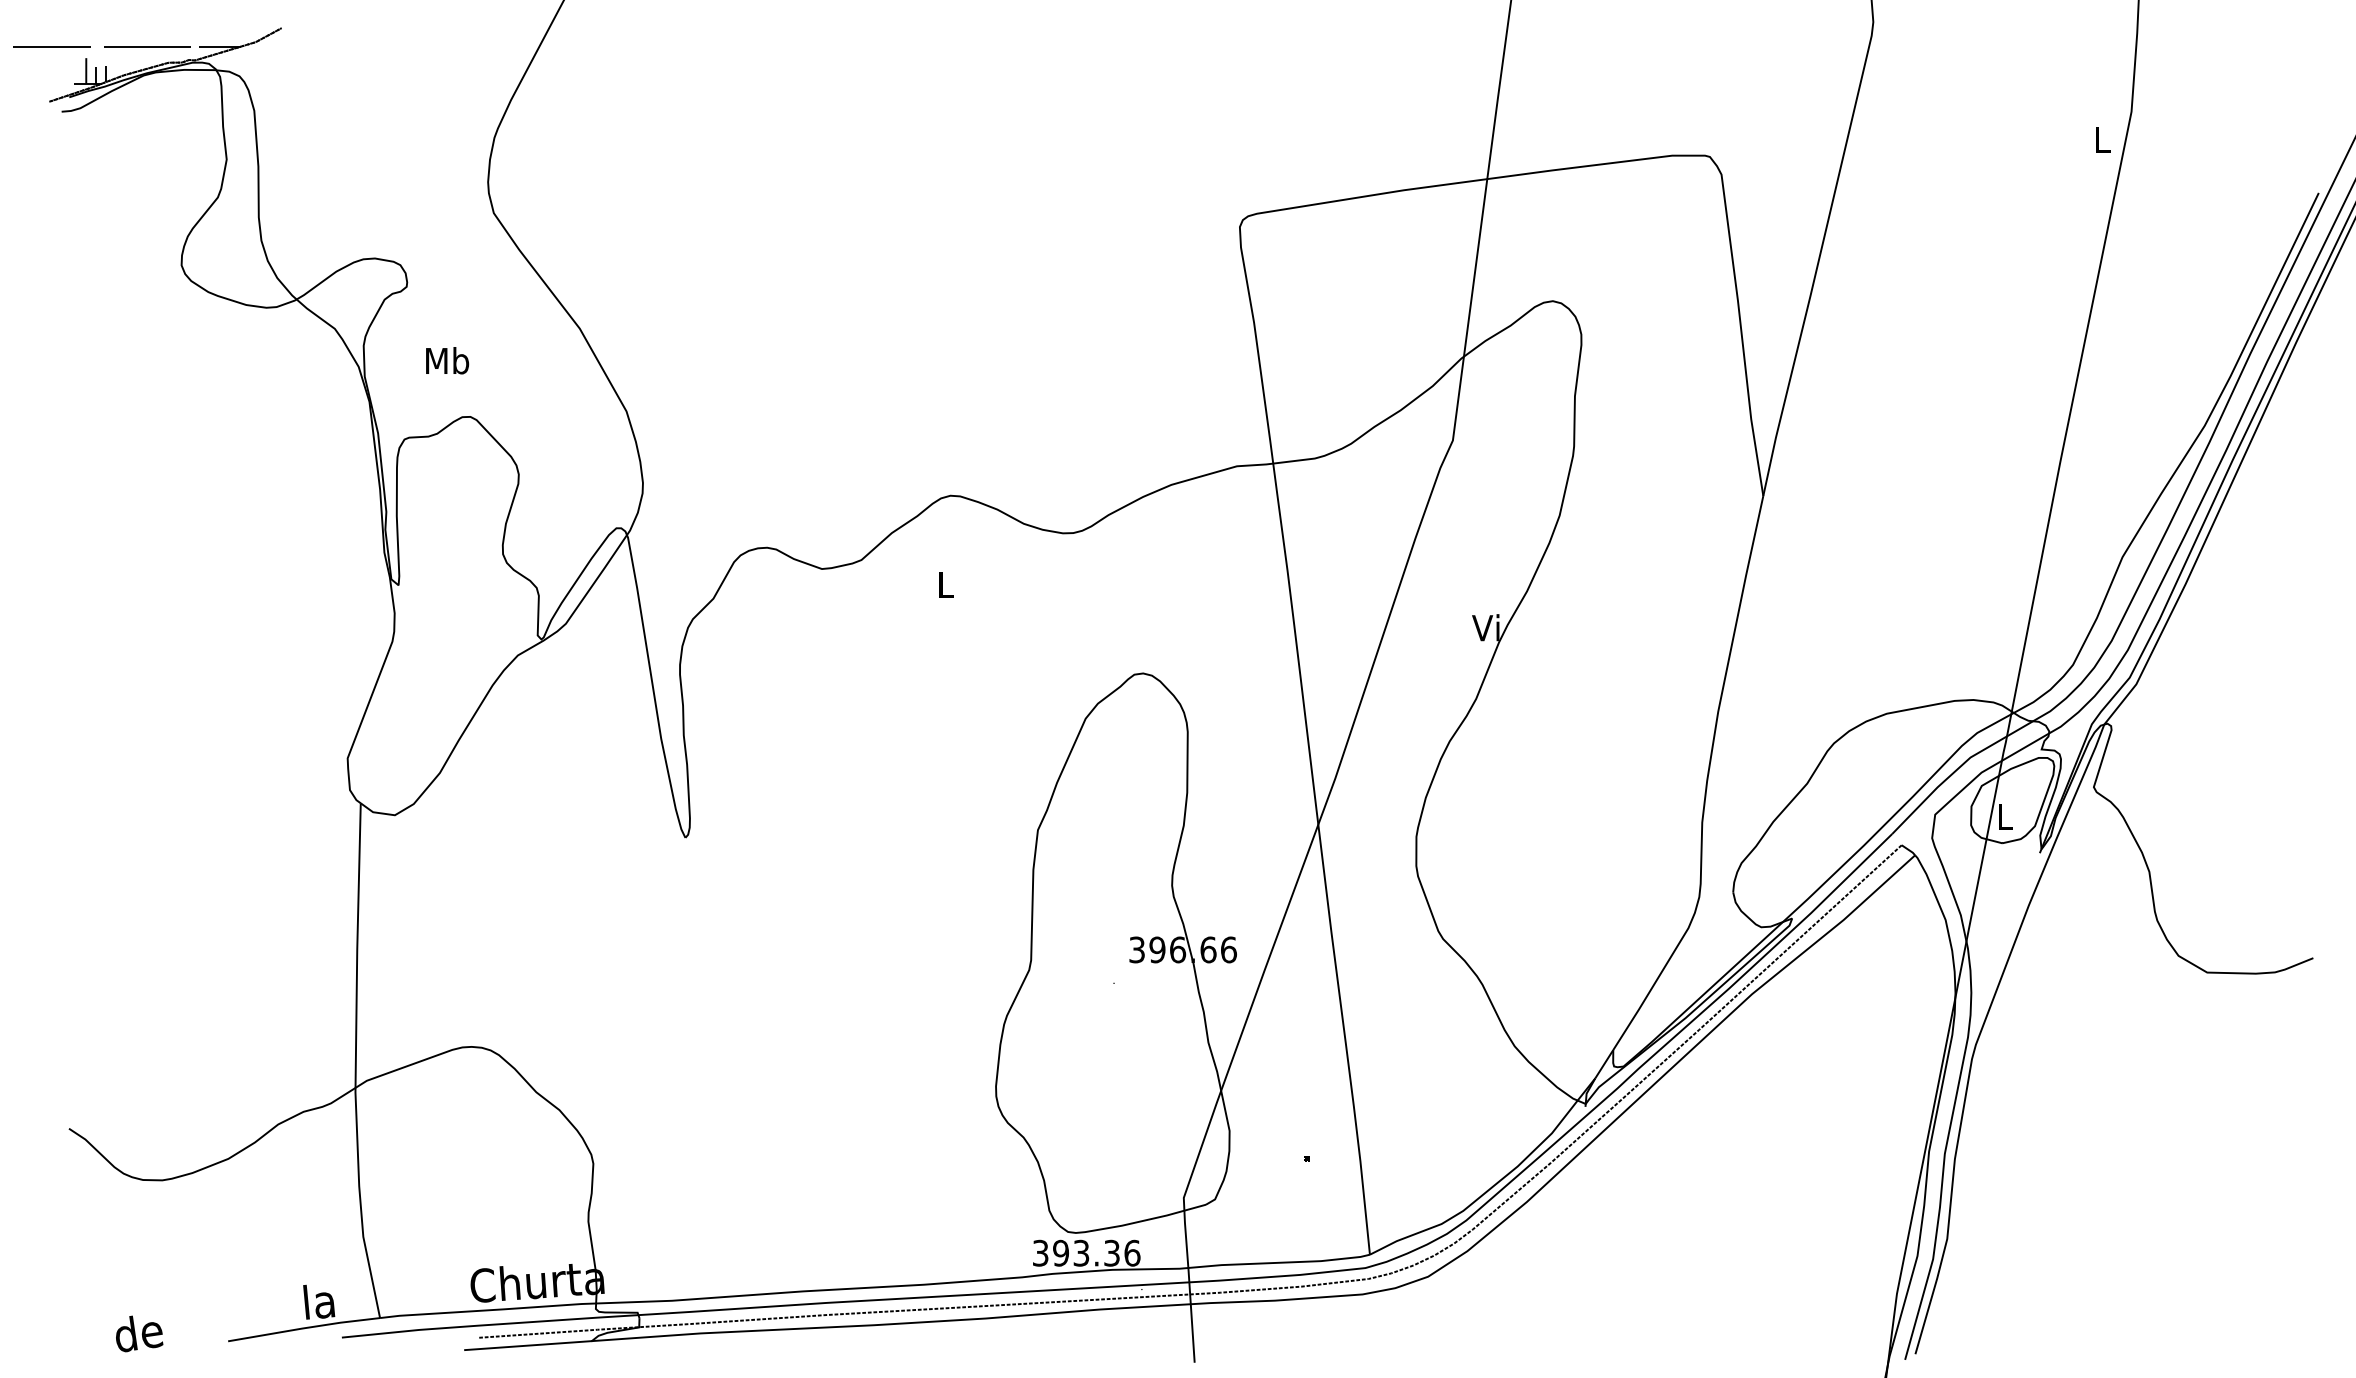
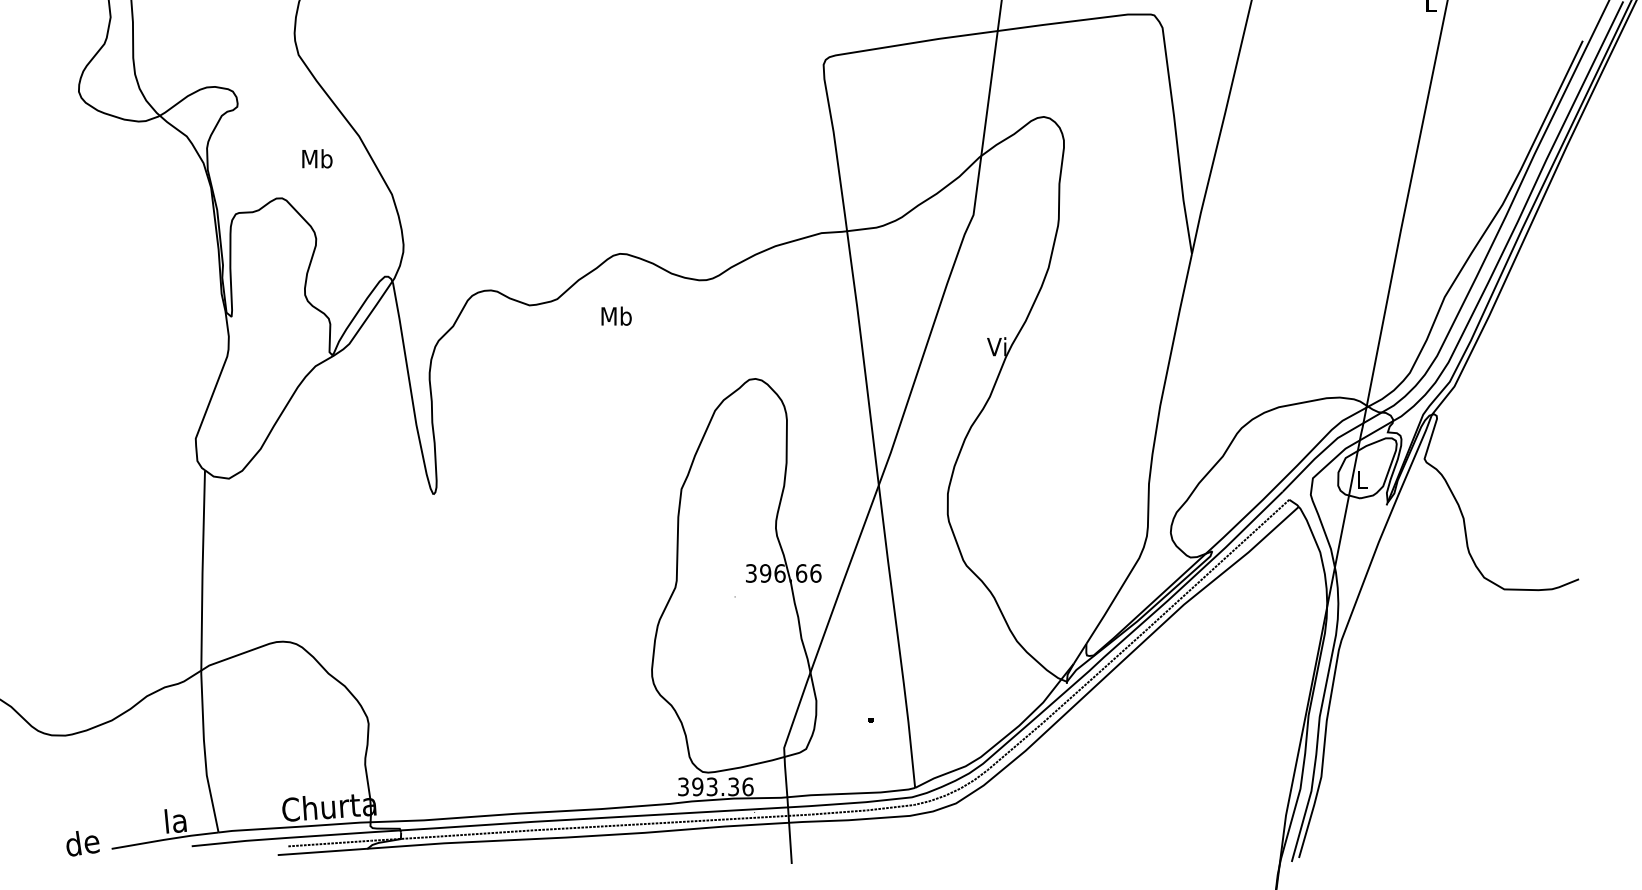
text: (447, 360) -> (317, 158), moved
text: (945, 584) -> (616, 316), L -> Mb
text: (139, 1333) -> (83, 843), moved

